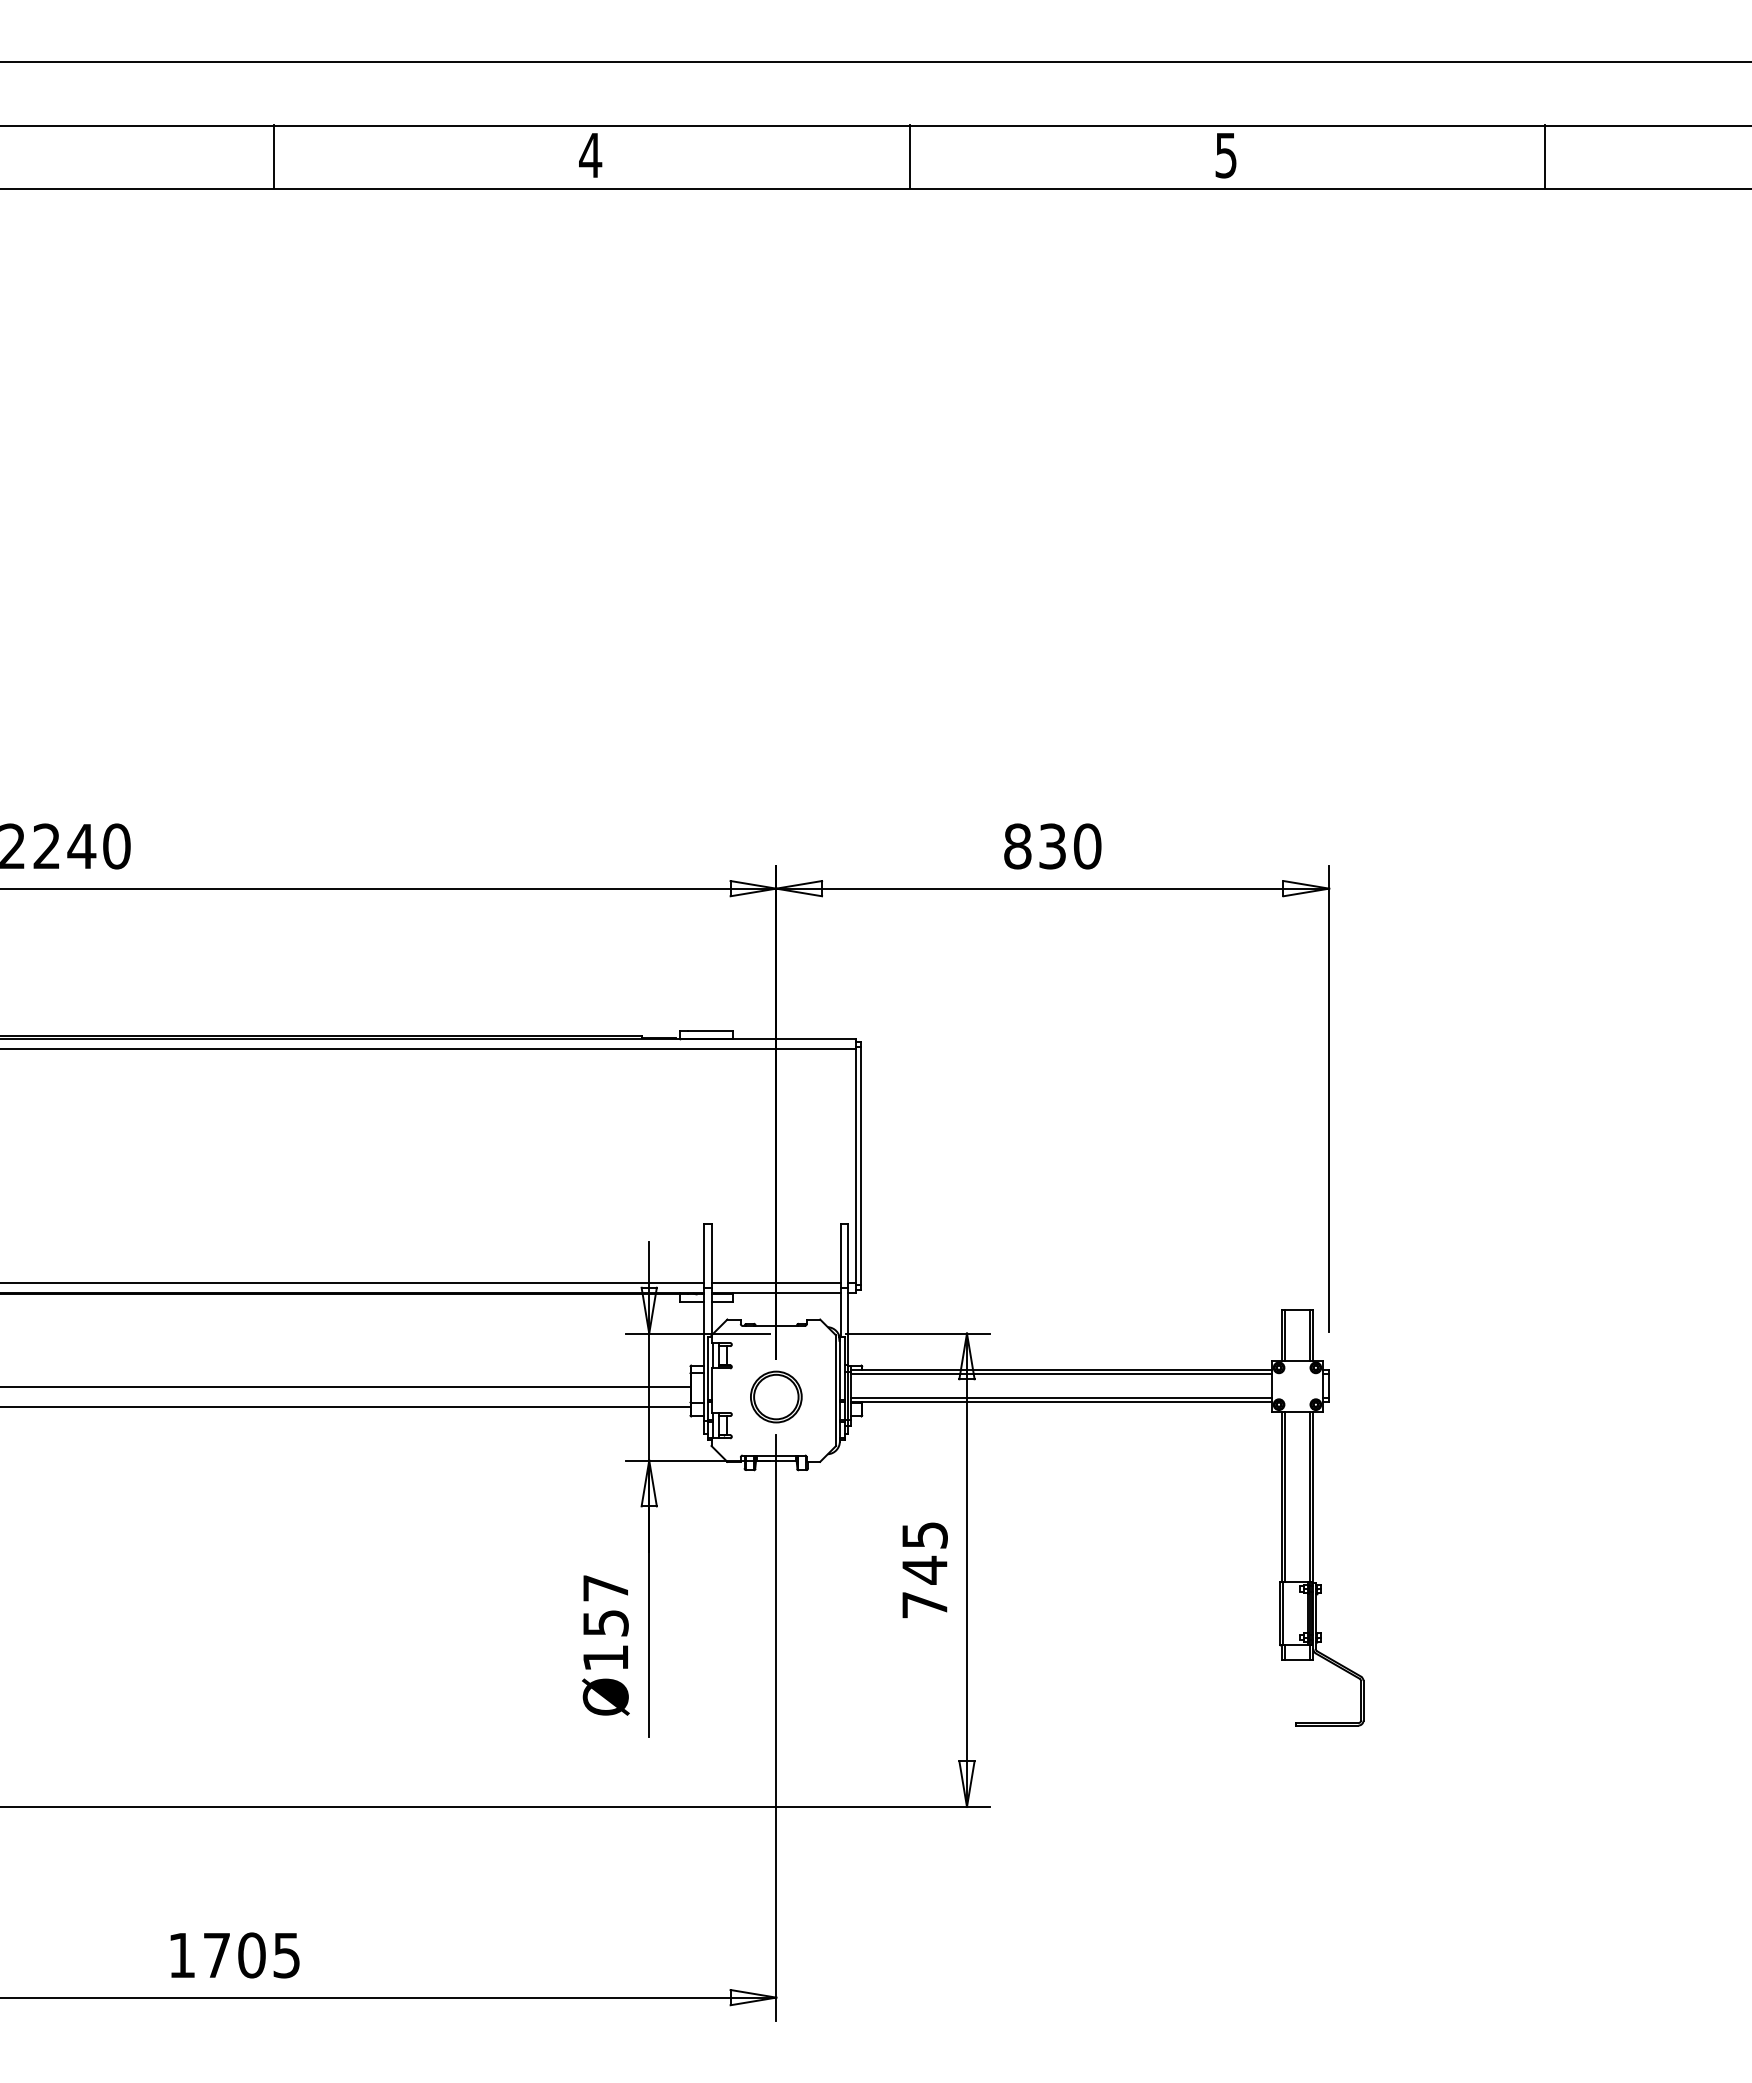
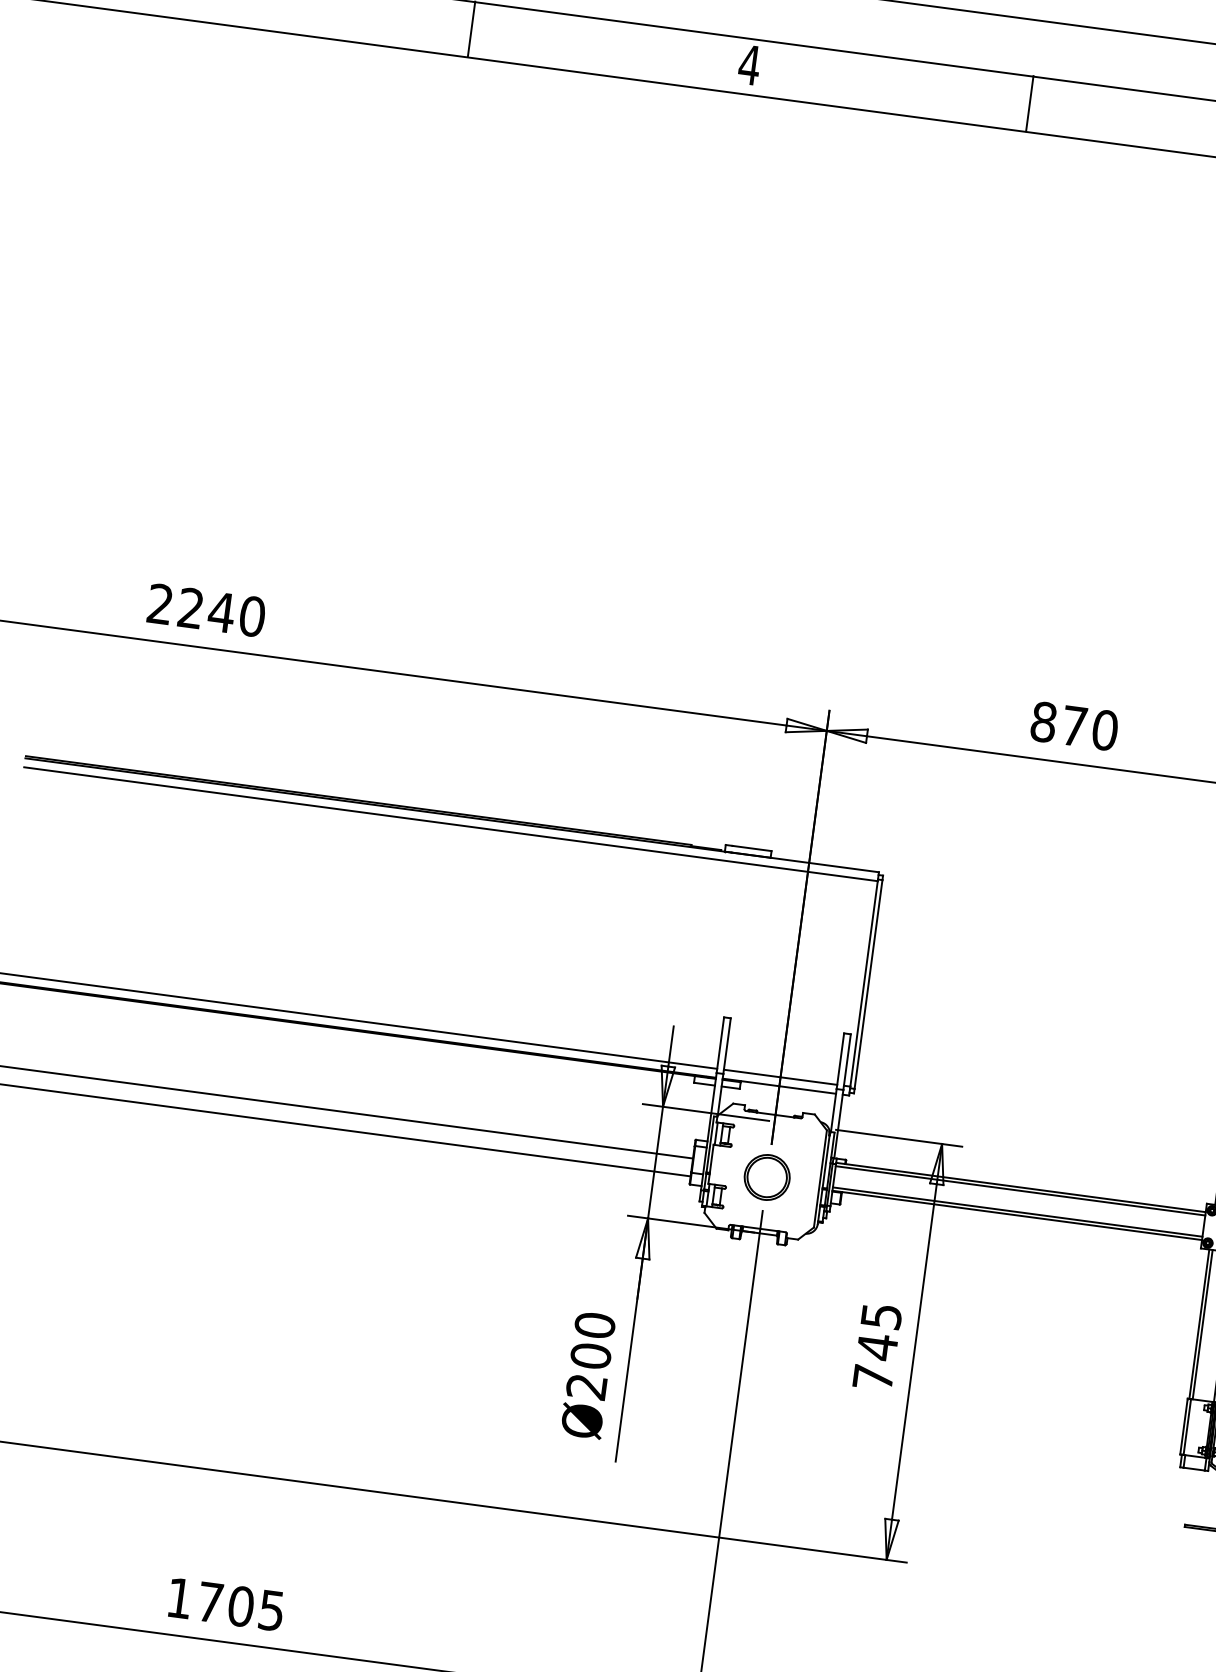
text: (1052, 846) -> (1074, 726), 830 -> 870
text: (605, 1622) -> (590, 1355), Ø157 -> Ø200

